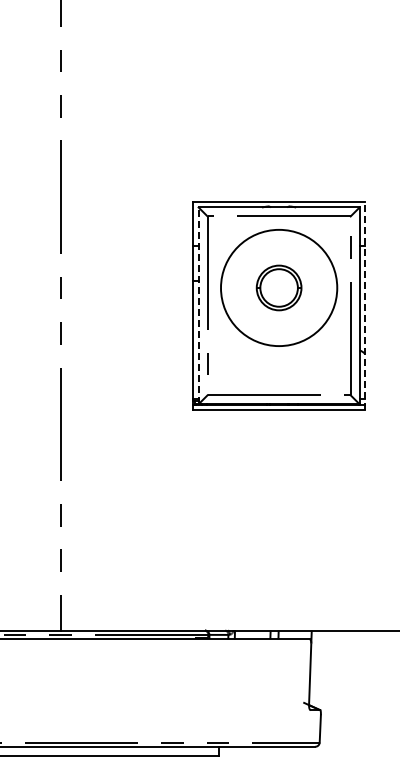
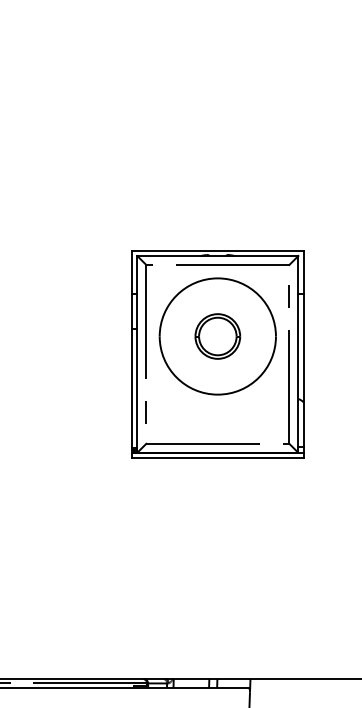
line: (198, 305) -> (137, 354), dashed -> solid
line: (364, 305) -> (303, 354), dashed -> solid

